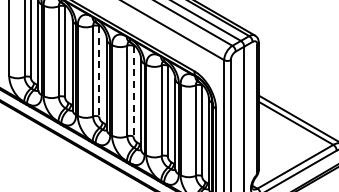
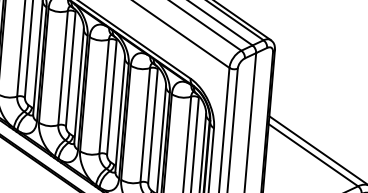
line: (99, 72) -> (70, 70), dashed -> solid
line: (133, 91) -> (111, 97), dashed -> solid

